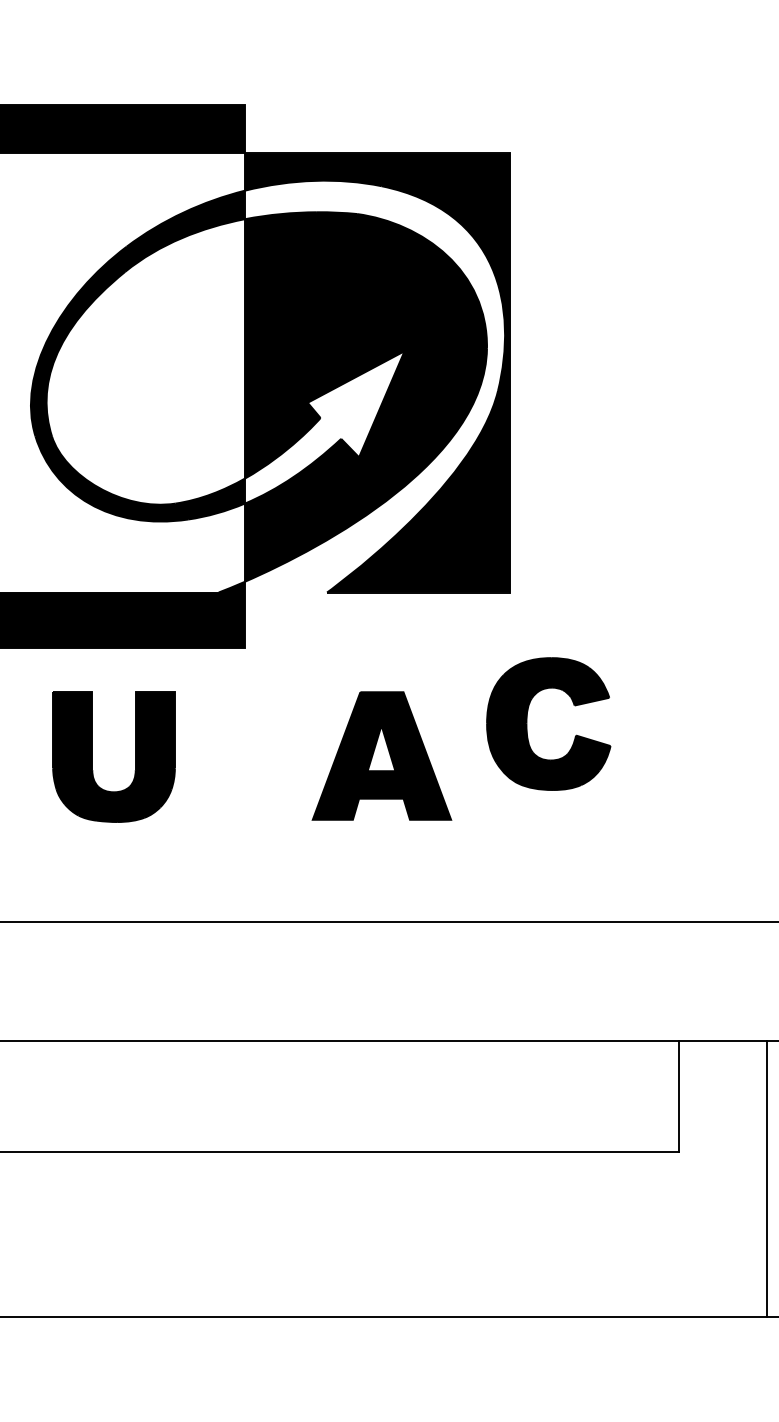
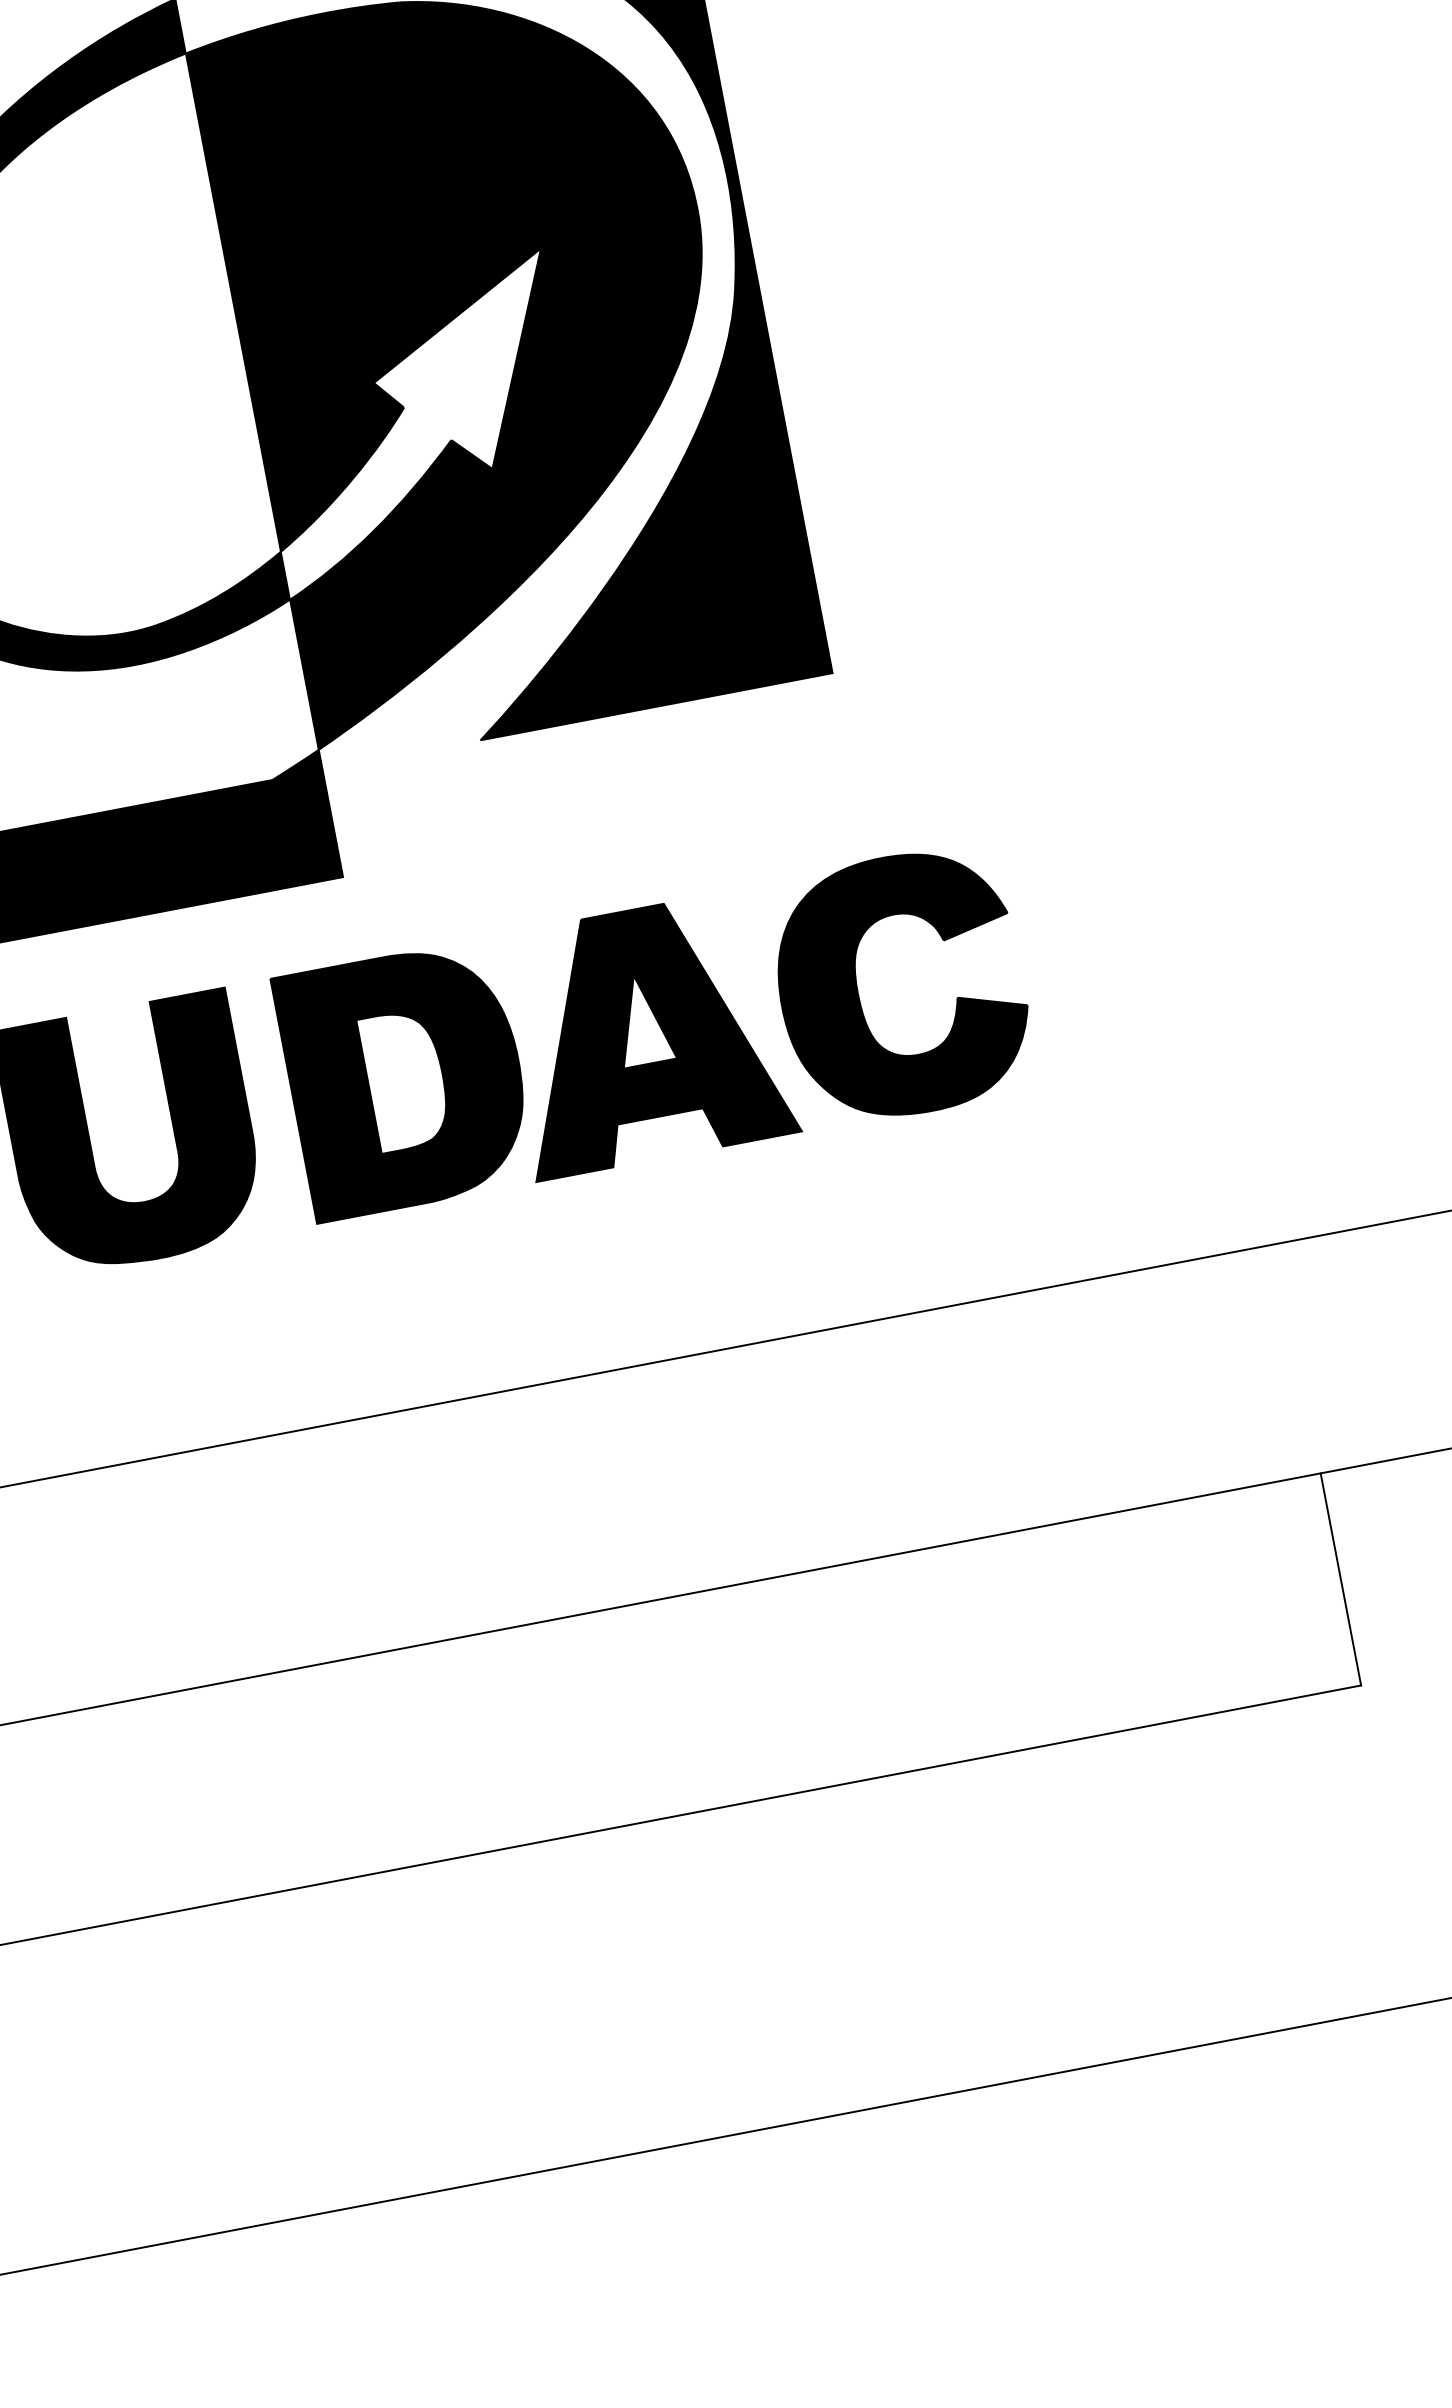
part: (527, 723) -> (859, 992), moved
part: (257, 755) -> (406, 1078), added

